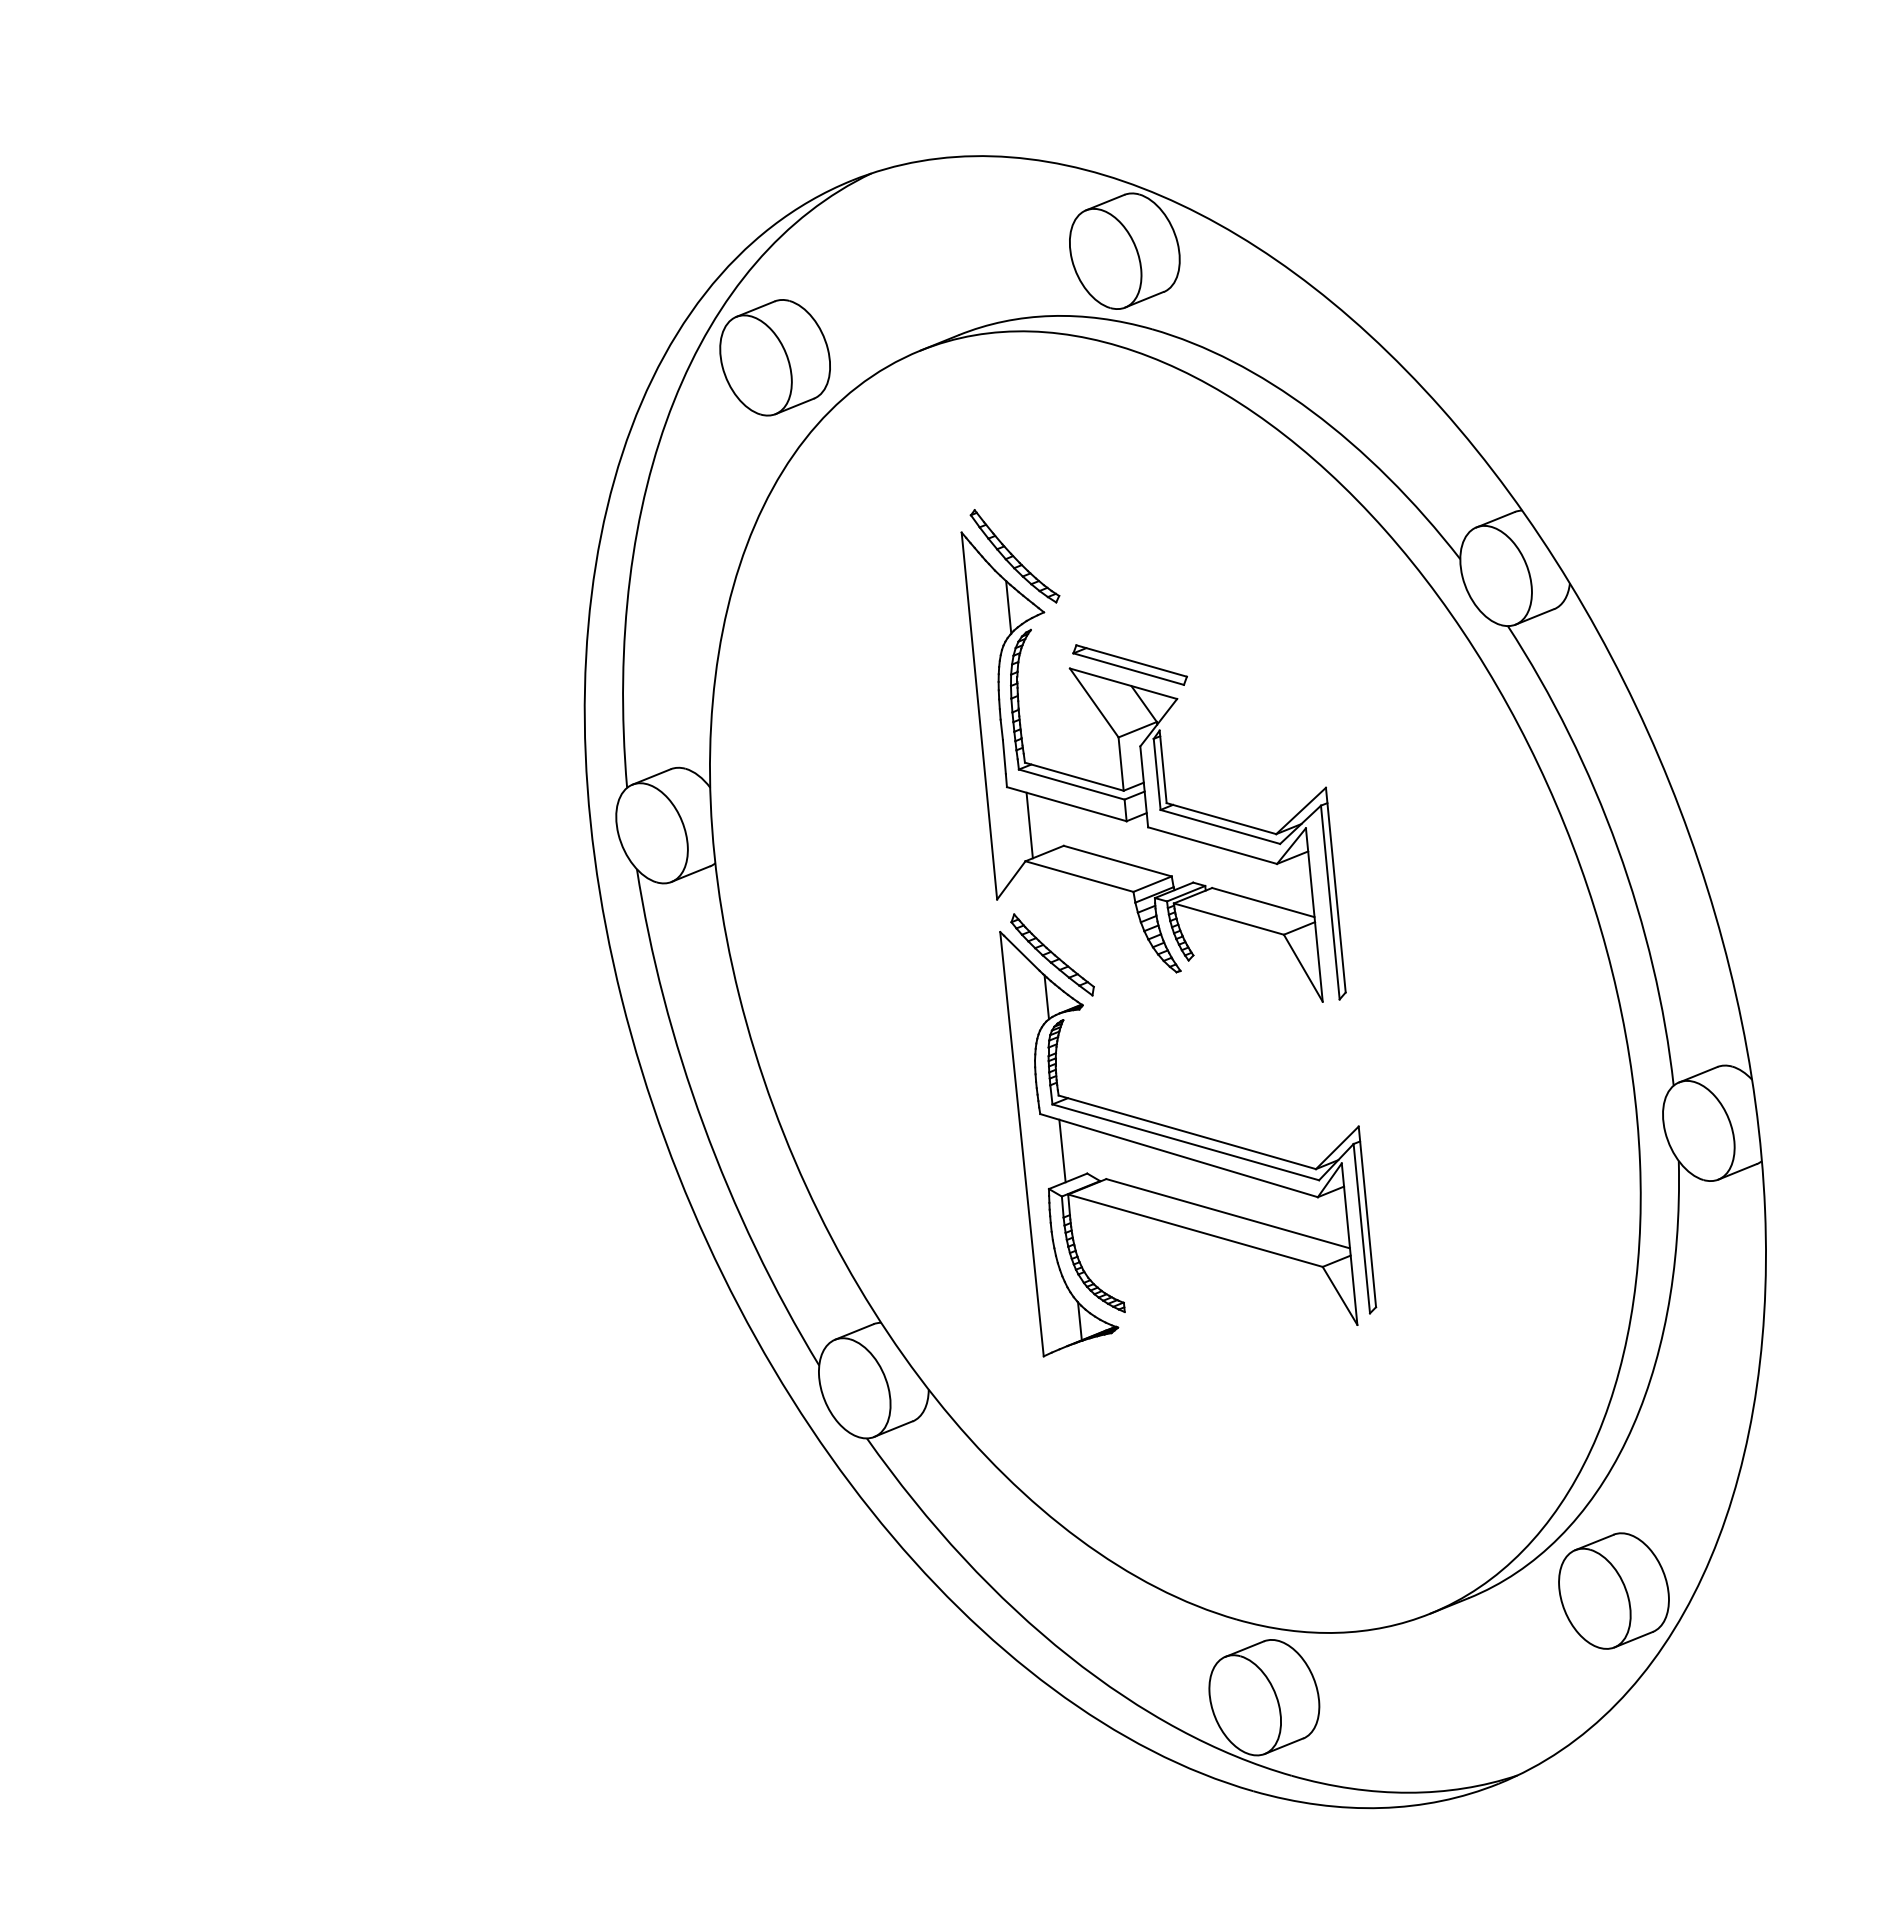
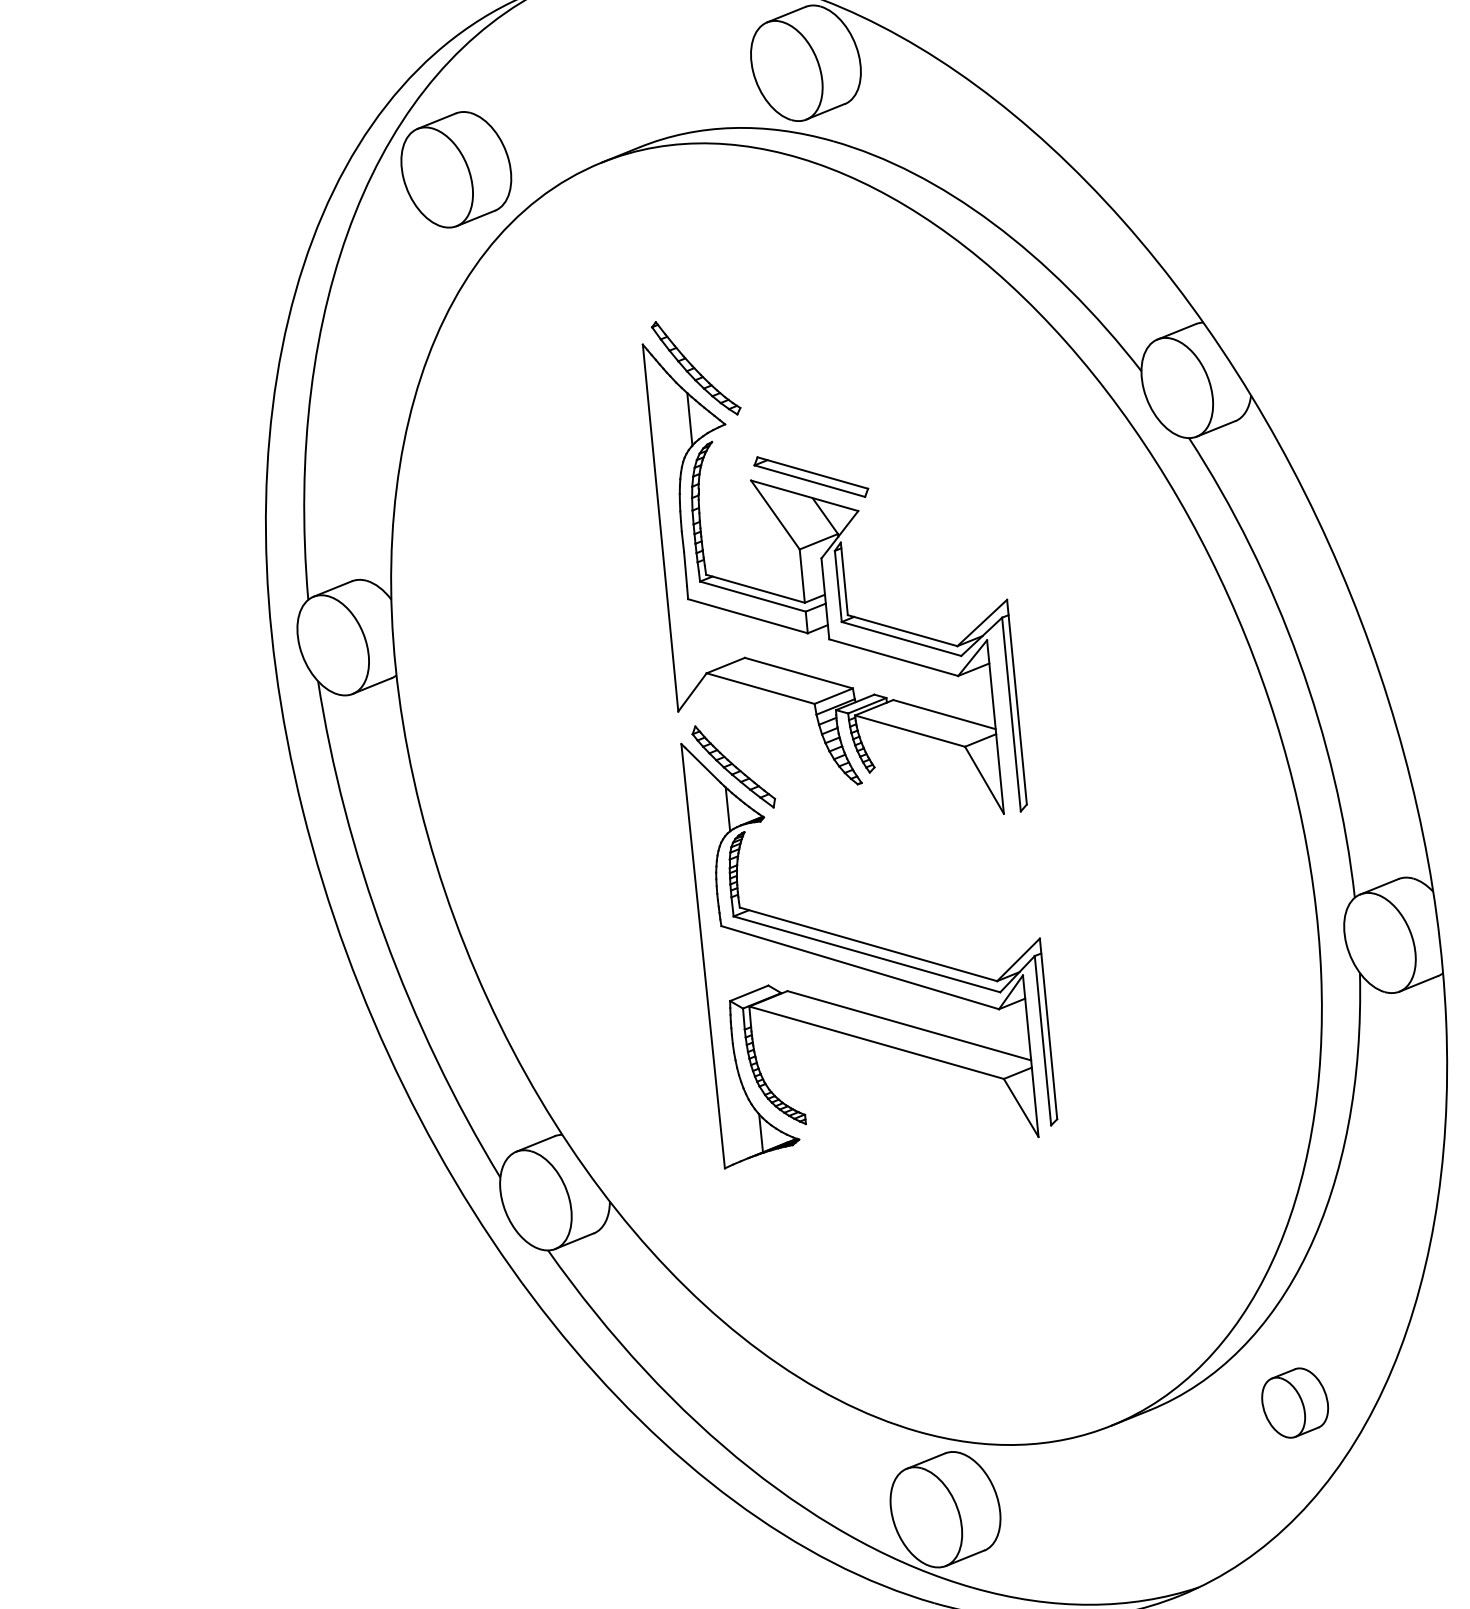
line: (1029, 825) -> (710, 637), removed
line: (1062, 1150) -> (743, 962), removed
part: (1613, 1590) -> (1294, 1402), size x0.6

